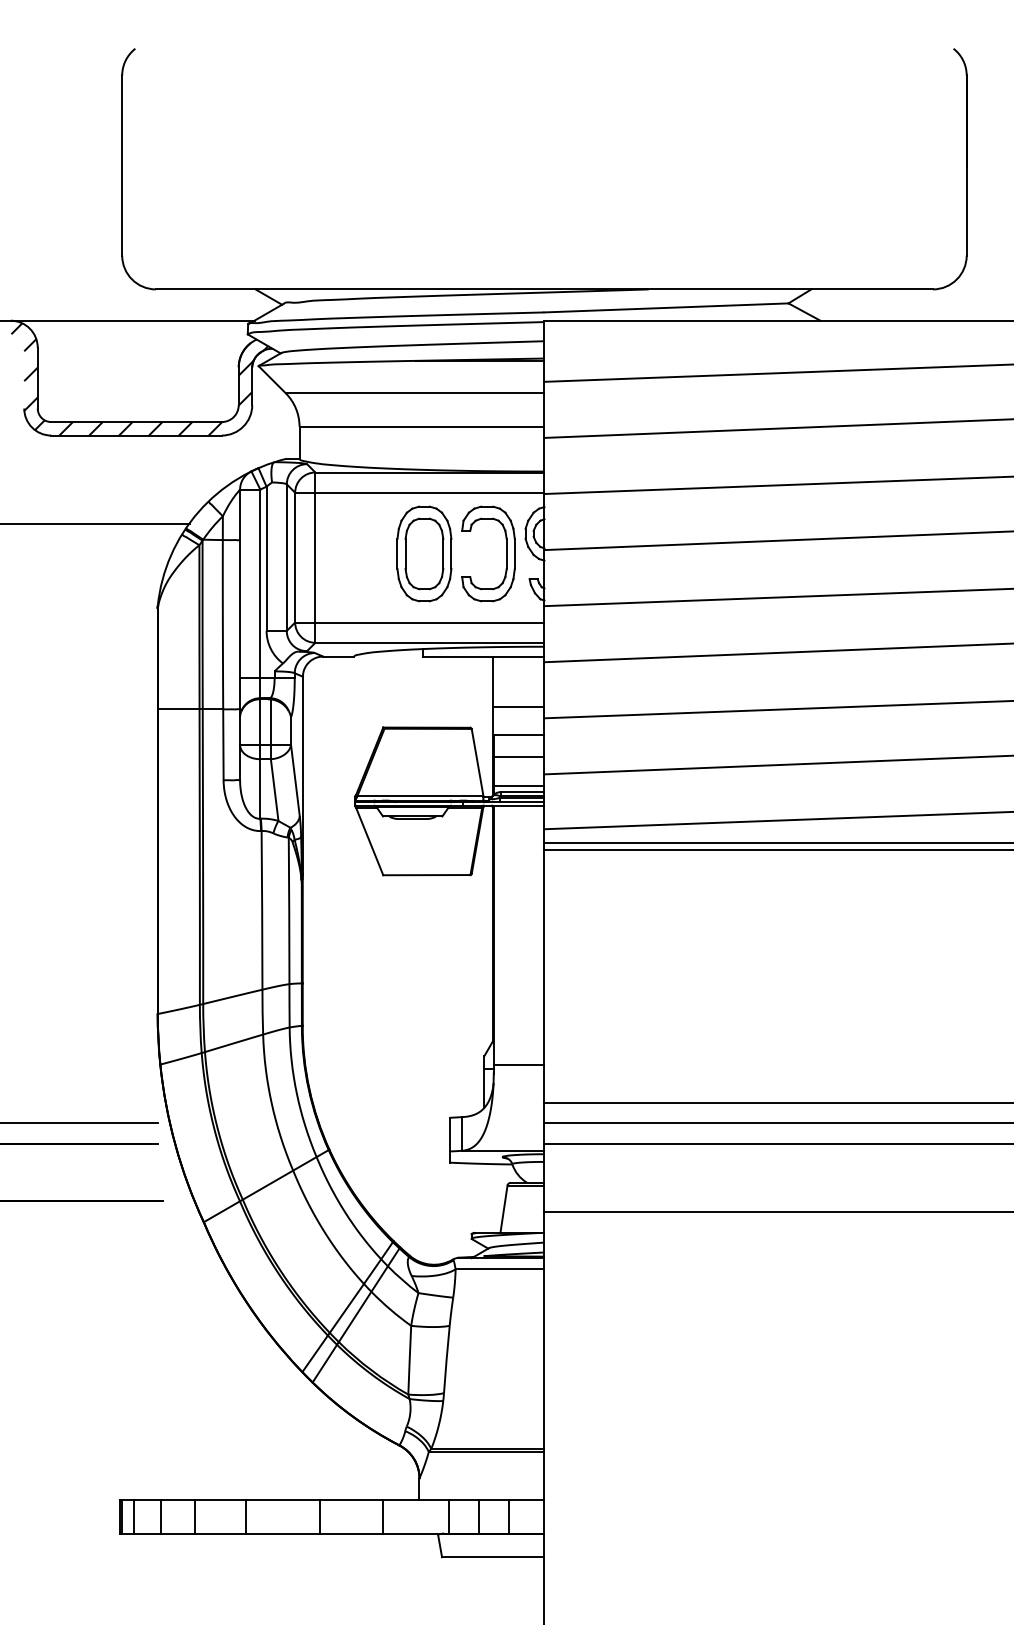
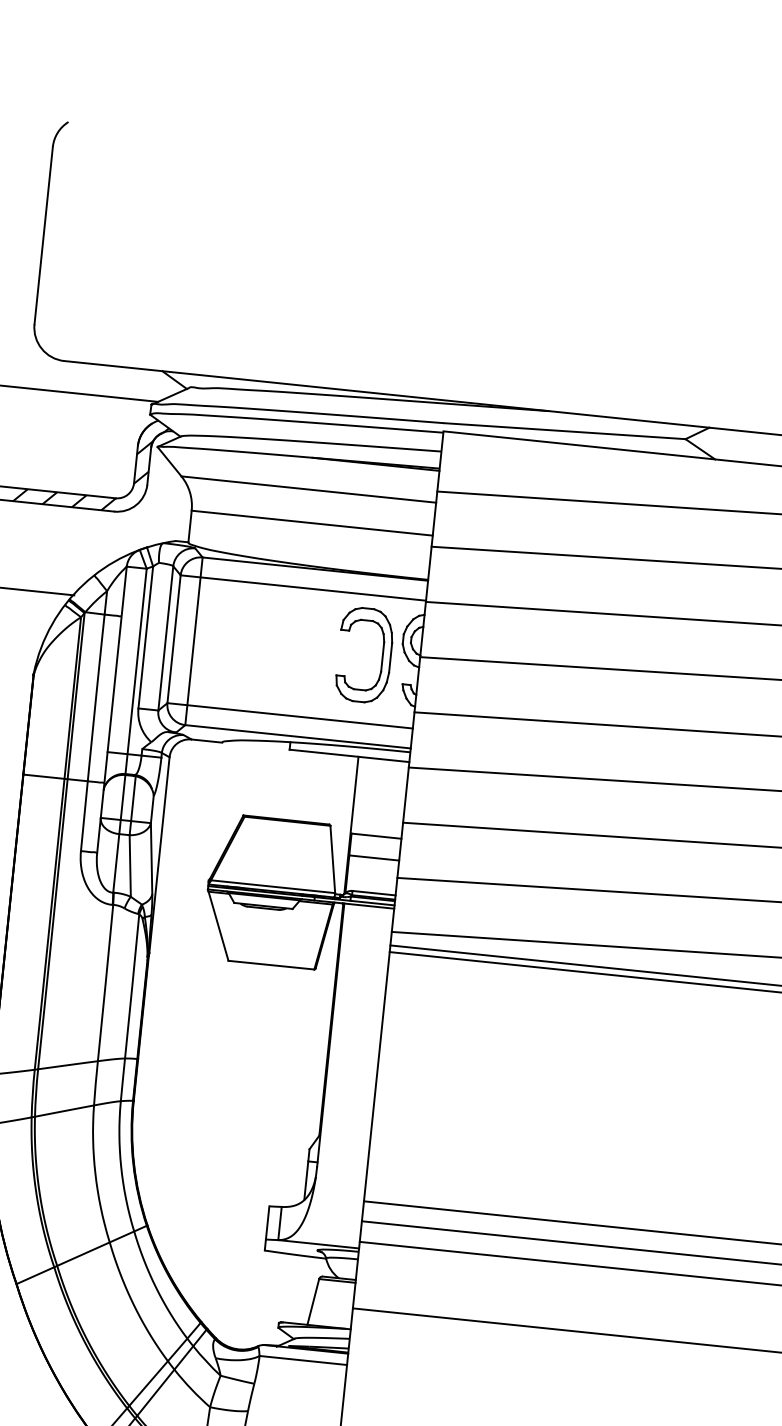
part: (424, 553) -> (301, 648), removed
line: (518, 706) -> (378, 808), removed
line: (518, 786) -> (370, 887), removed
line: (518, 1065) -> (342, 1161), removed

